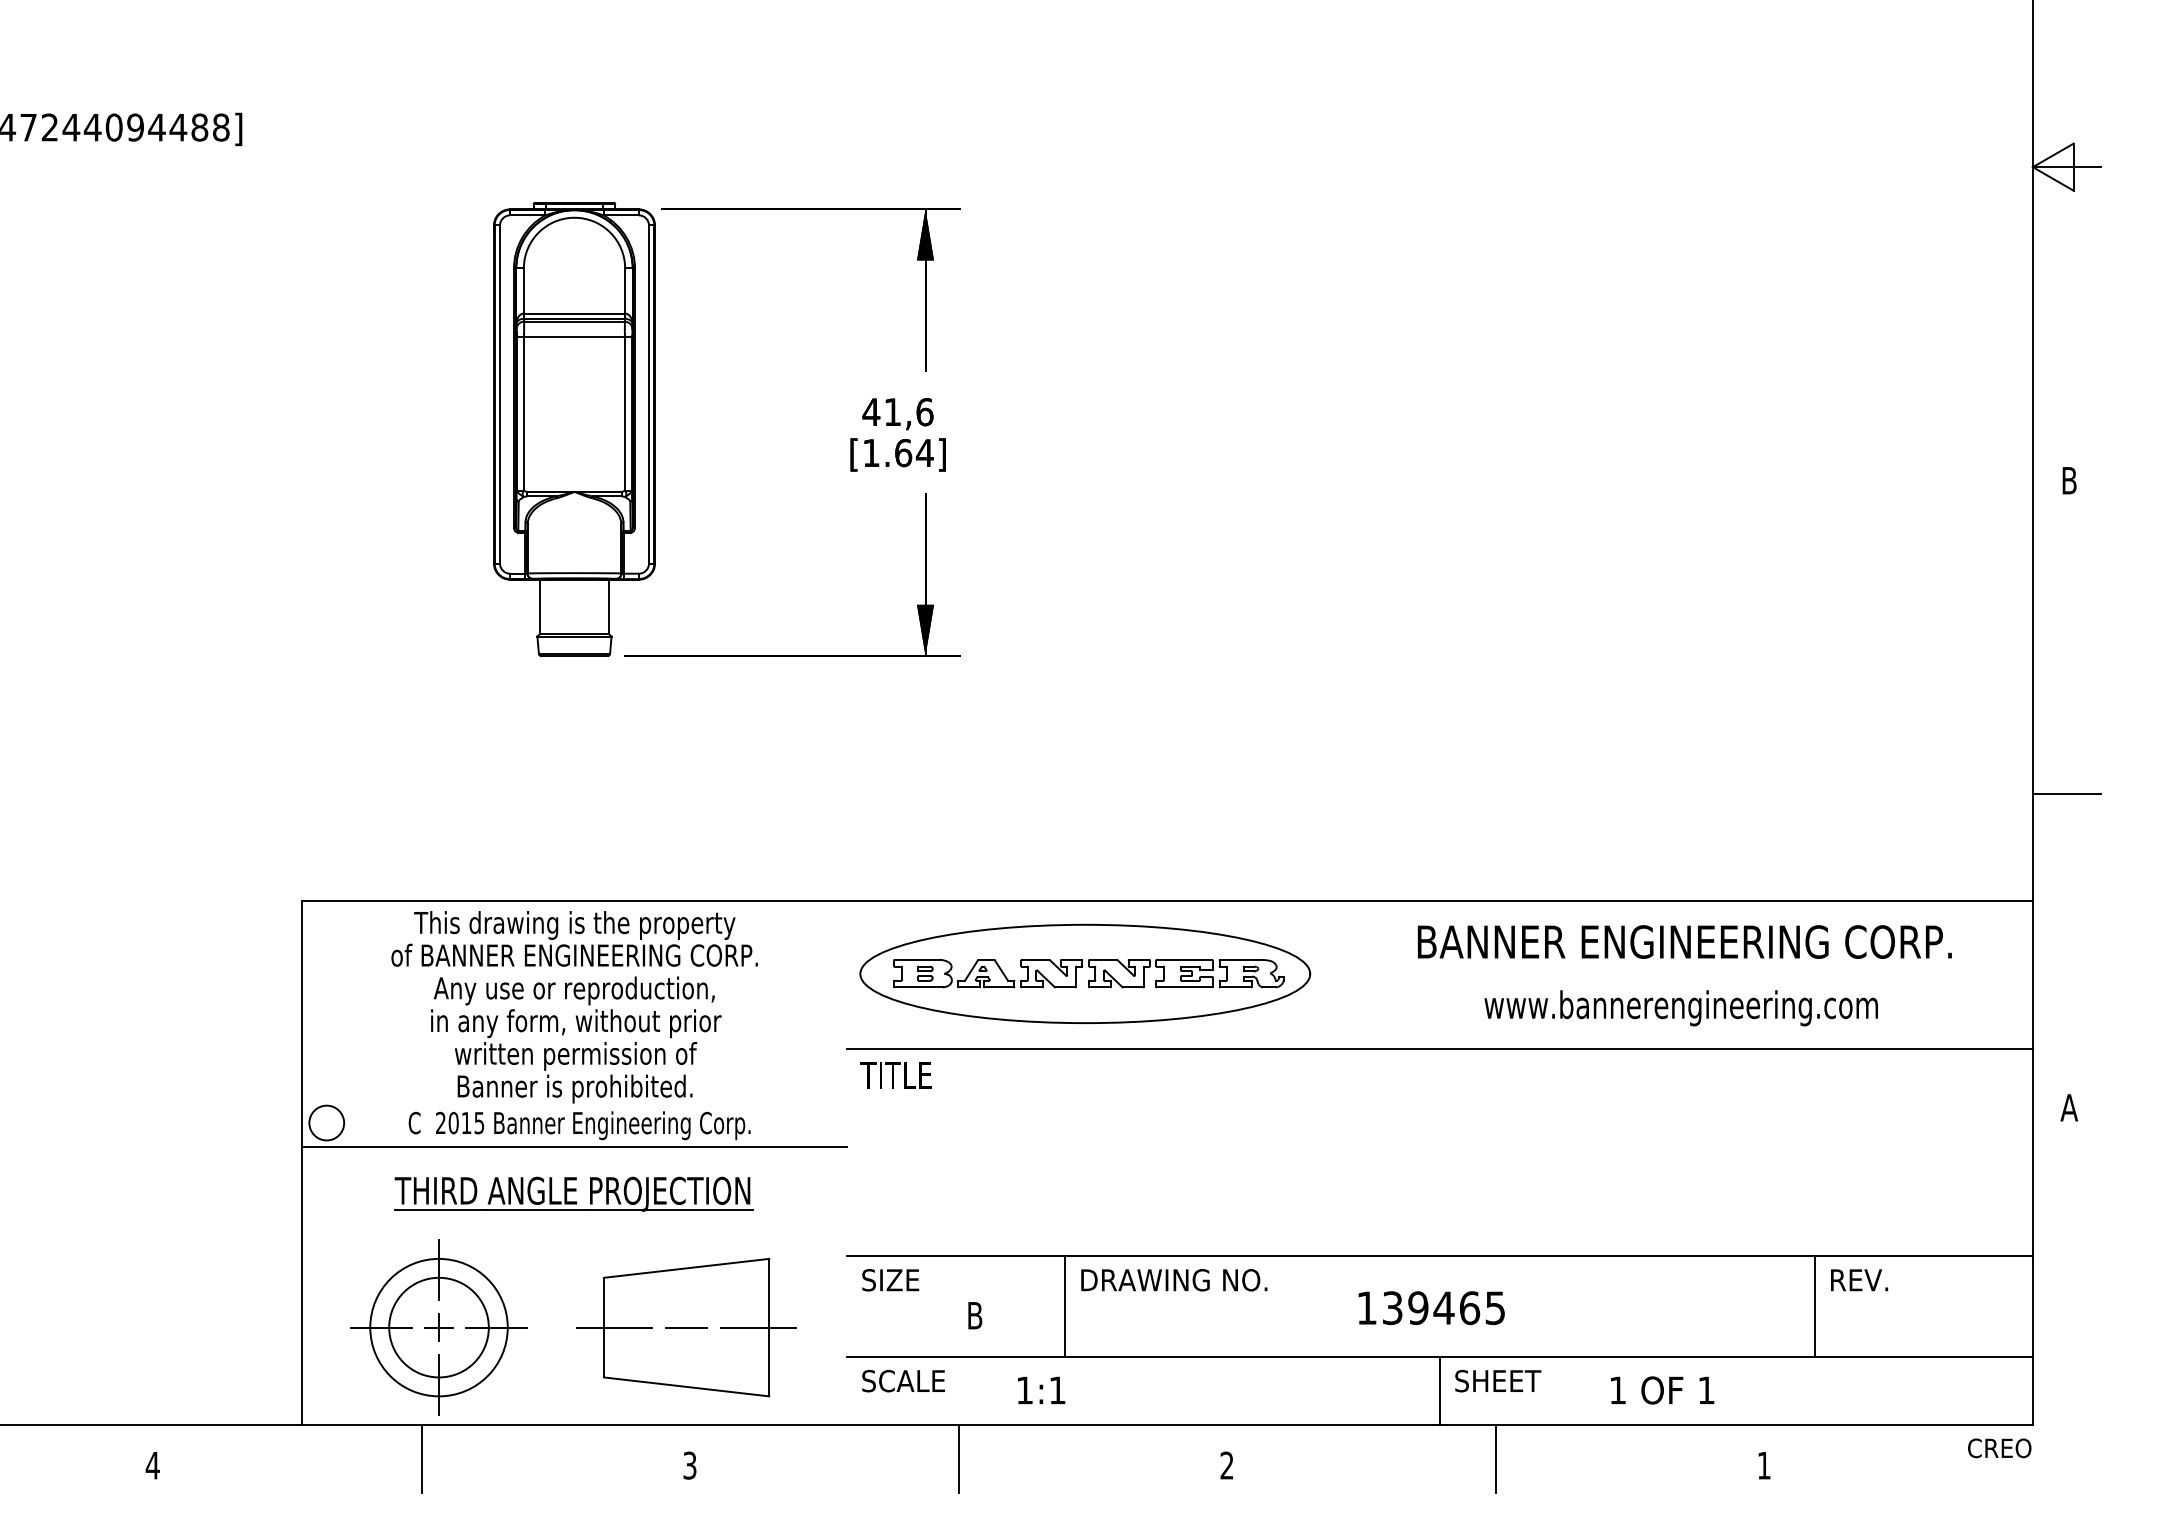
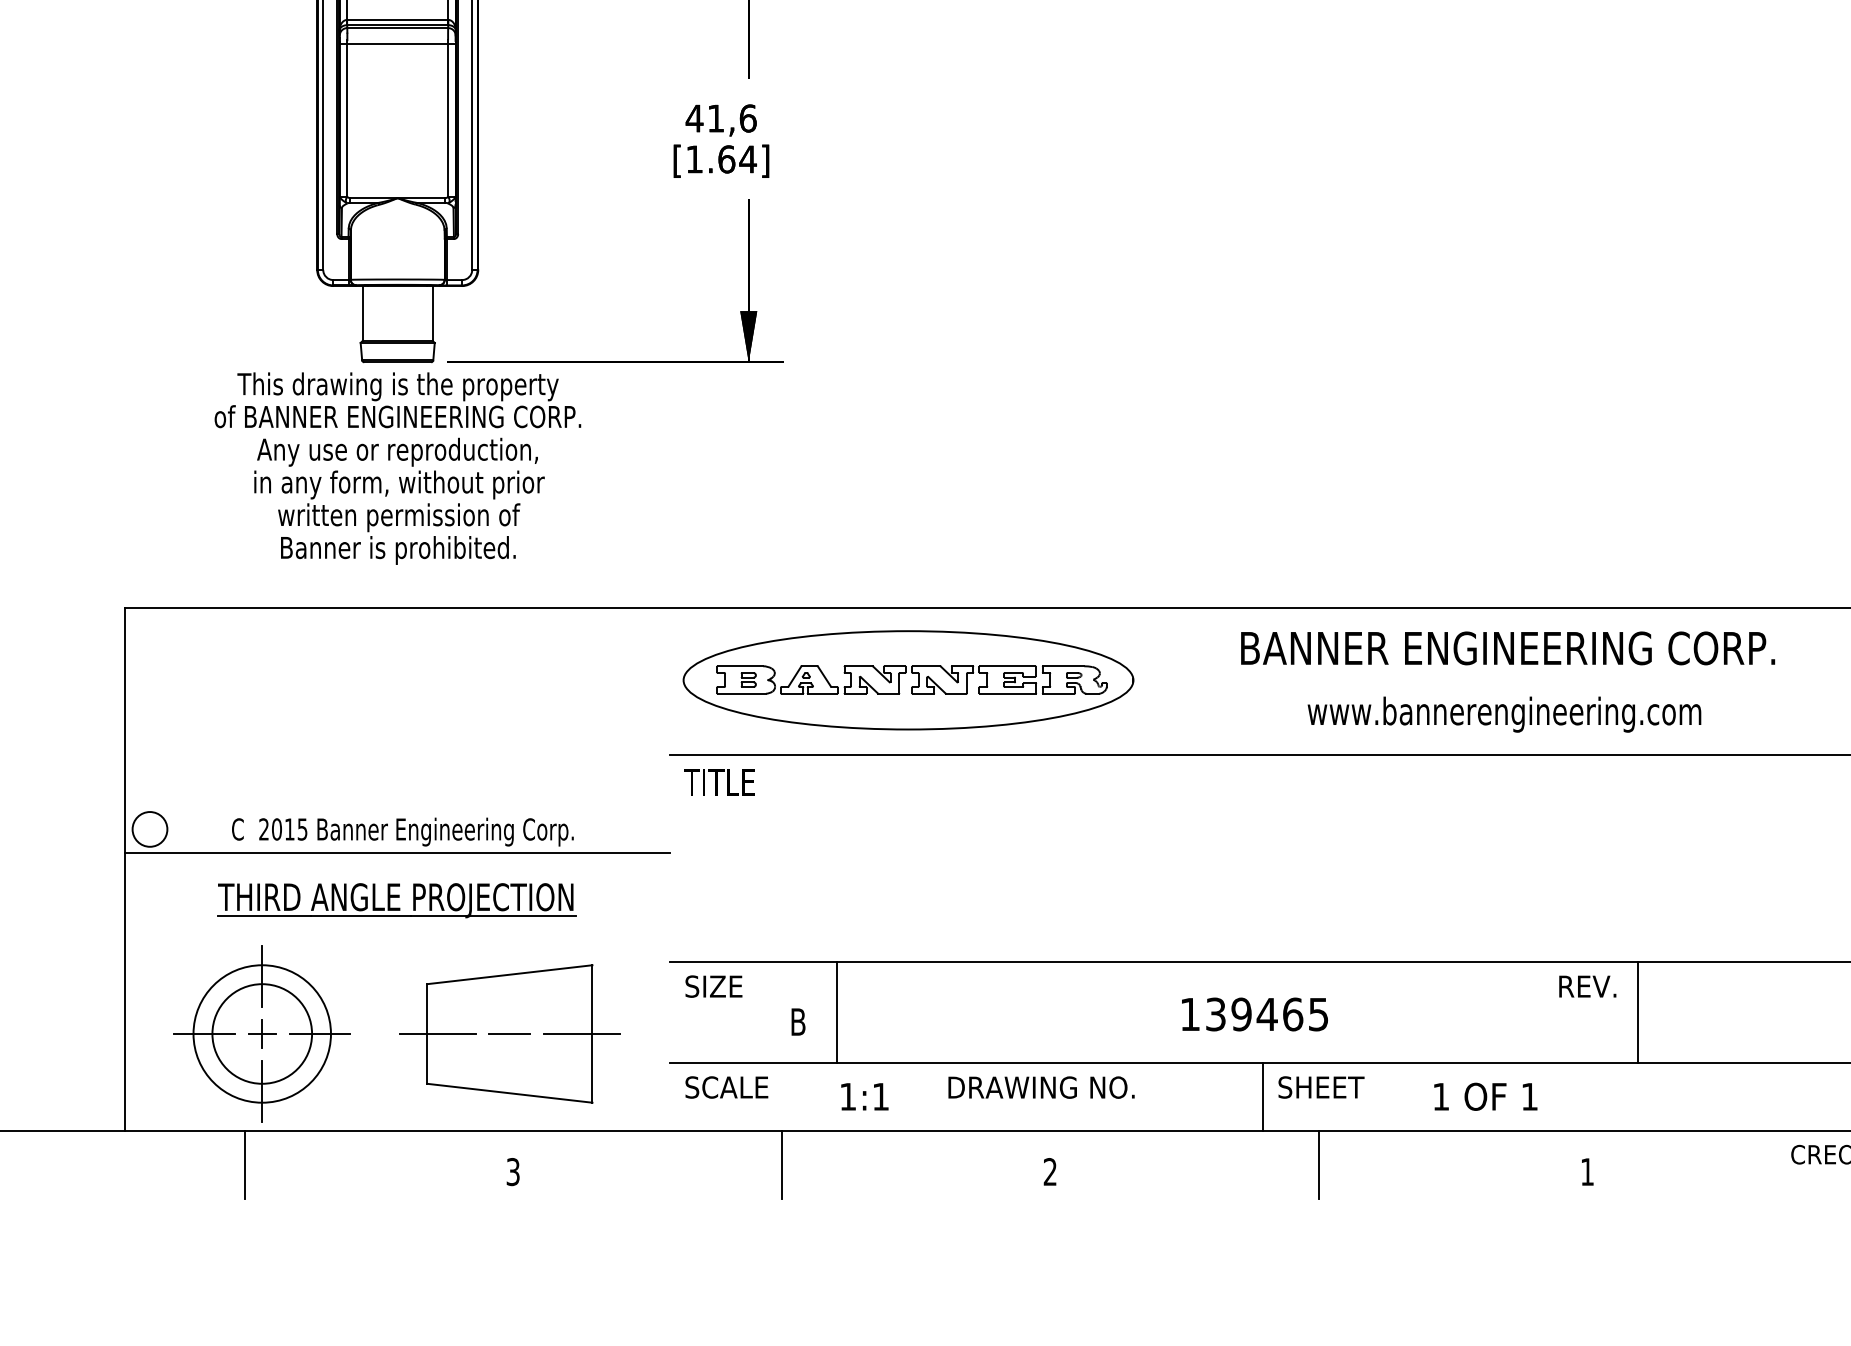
text: (574, 1007) -> (397, 468), moved
text: (1174, 1280) -> (1041, 1087), moved
text: (1859, 1280) -> (1587, 986), moved
line: (1064, 1305) -> (836, 1011), moved

